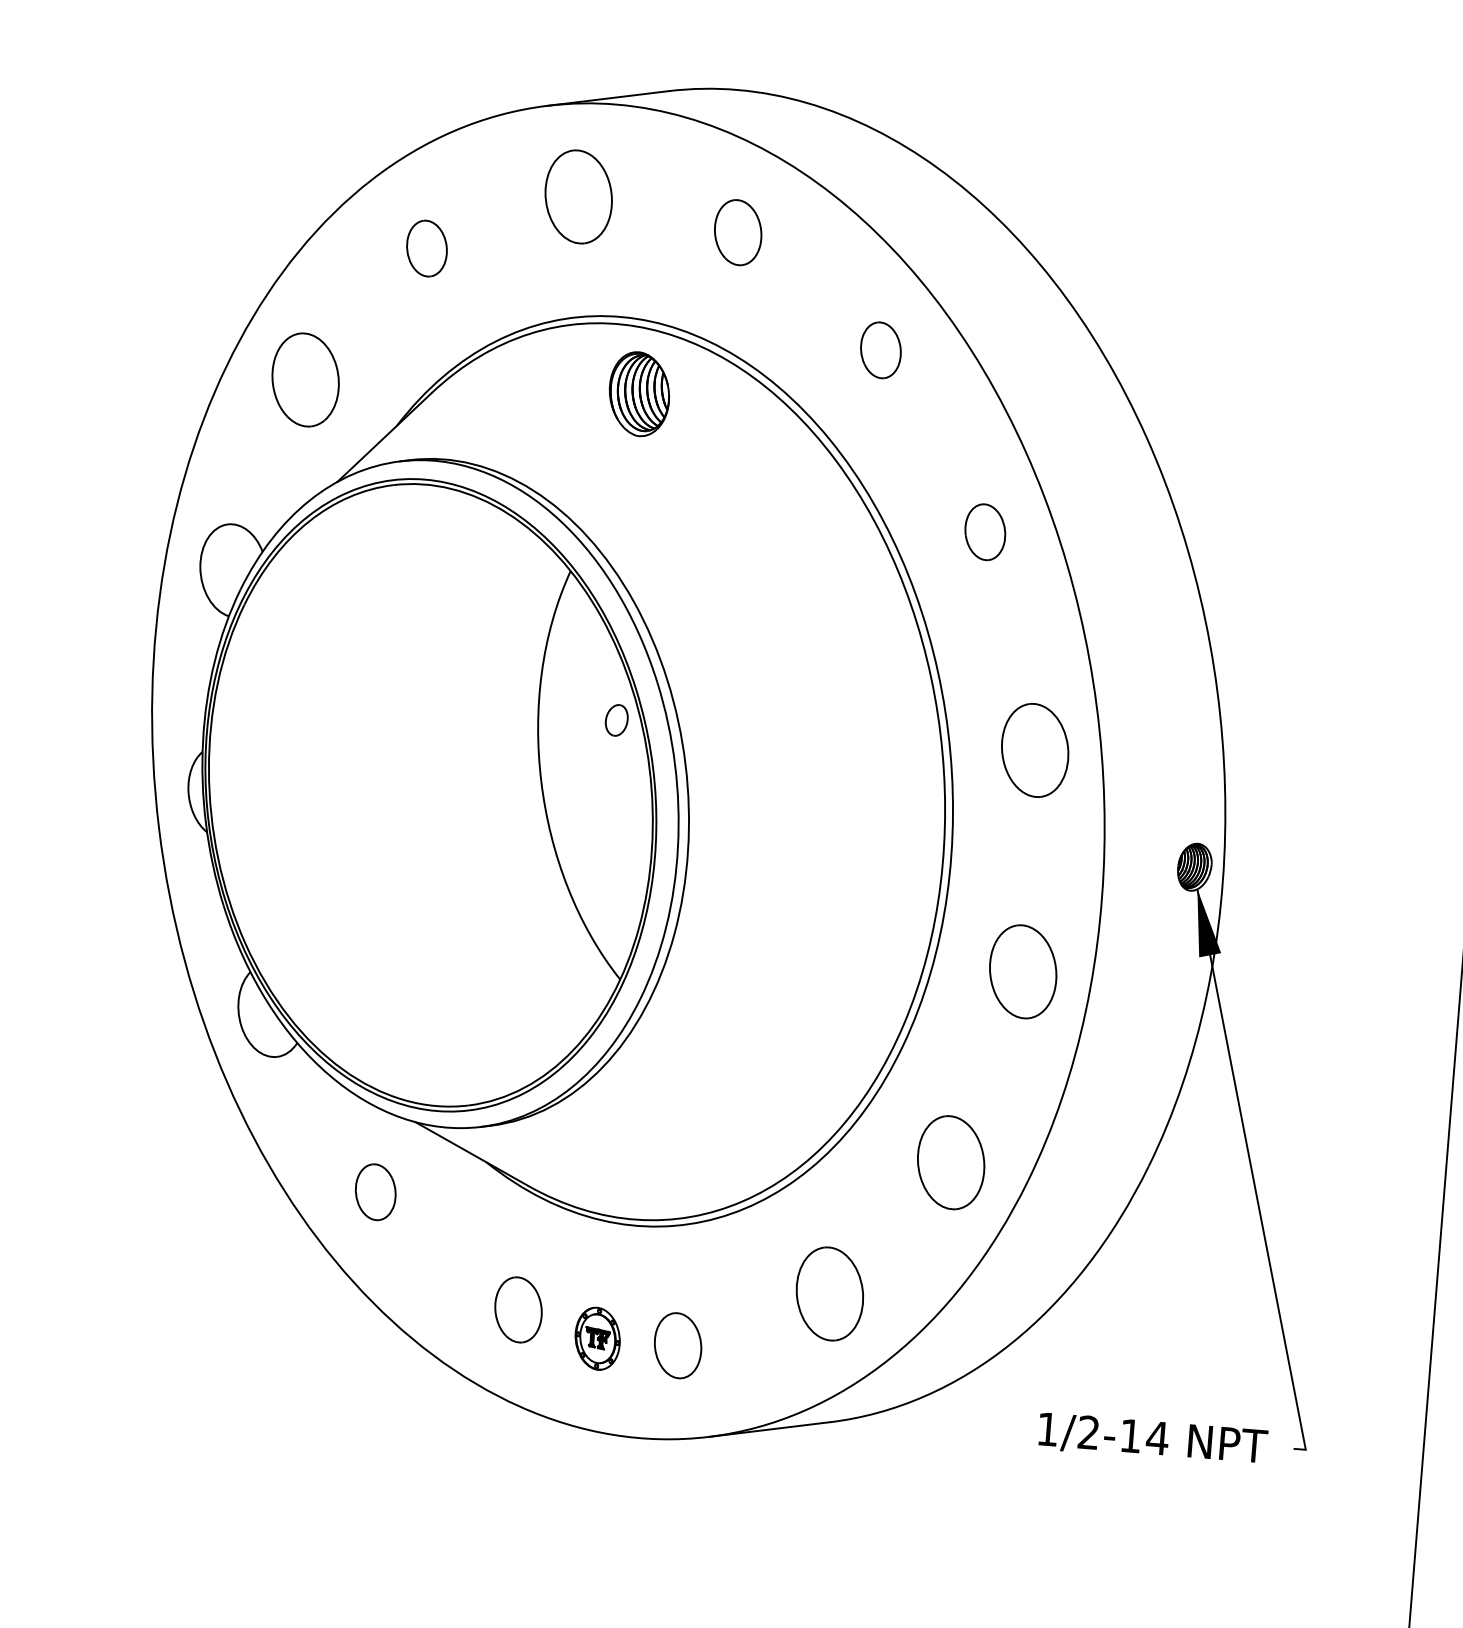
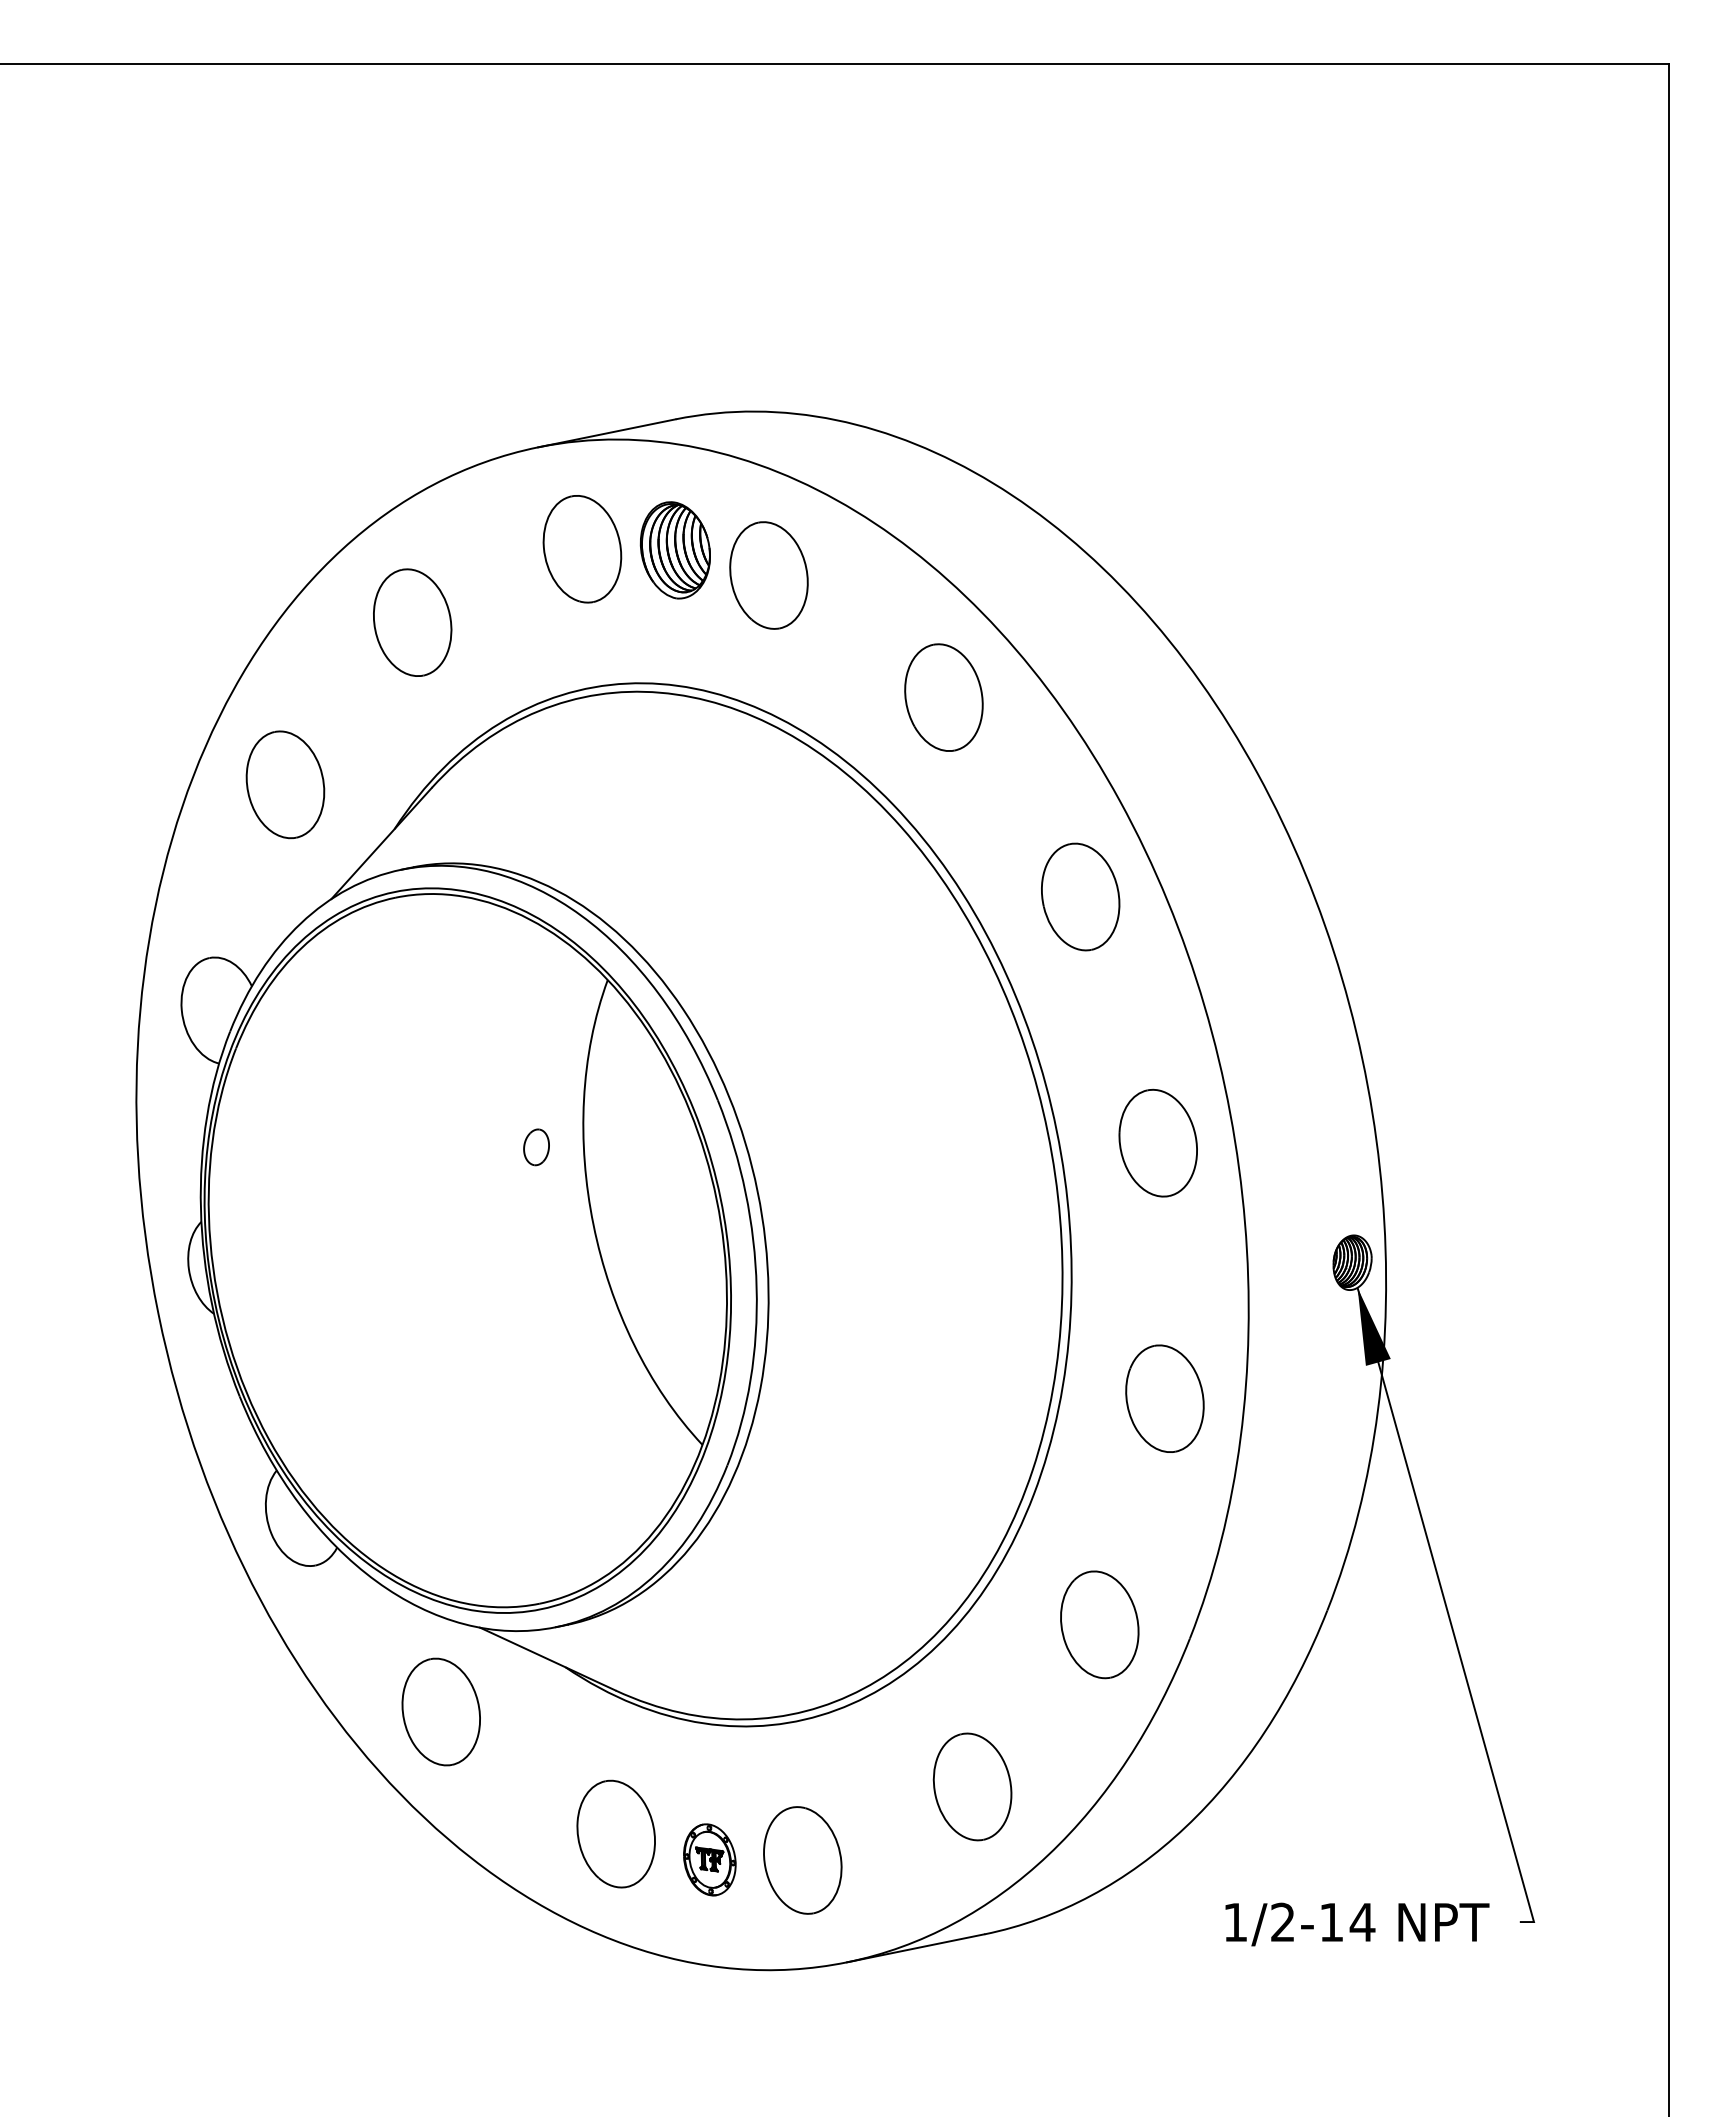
part: (737, 232) -> (768, 575), size x1.43
part: (426, 248) -> (412, 622), size x1.67
part: (880, 350) -> (943, 697), size x1.67
part: (638, 394) -> (674, 550), moved
part: (985, 531) -> (1080, 896), size x1.67
part: (616, 720) -> (536, 1147), moved
part: (375, 1191) -> (440, 1711), size x1.67
part: (518, 1309) -> (615, 1833), size x1.43
part: (677, 1345) -> (802, 1860), size x1.43

